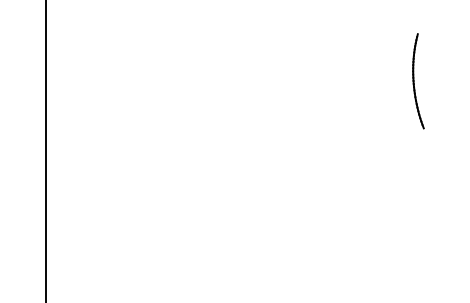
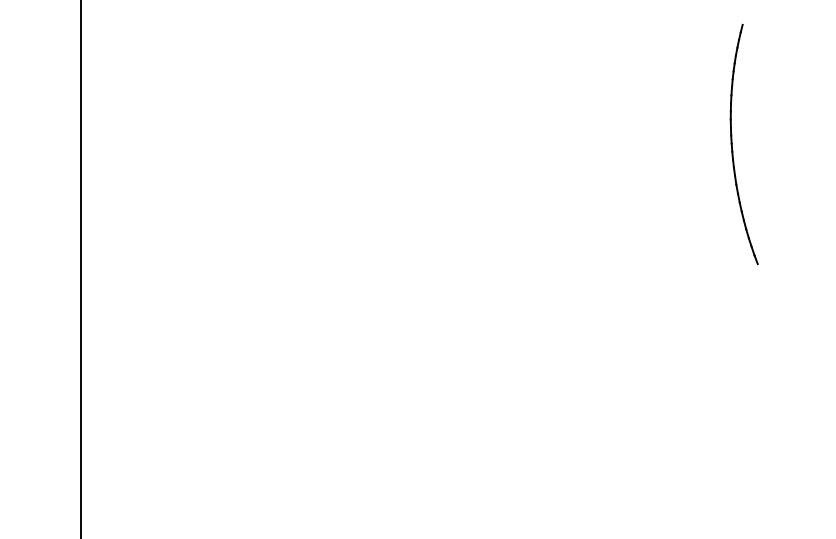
part: (418, 81) -> (744, 145), size x1.43

